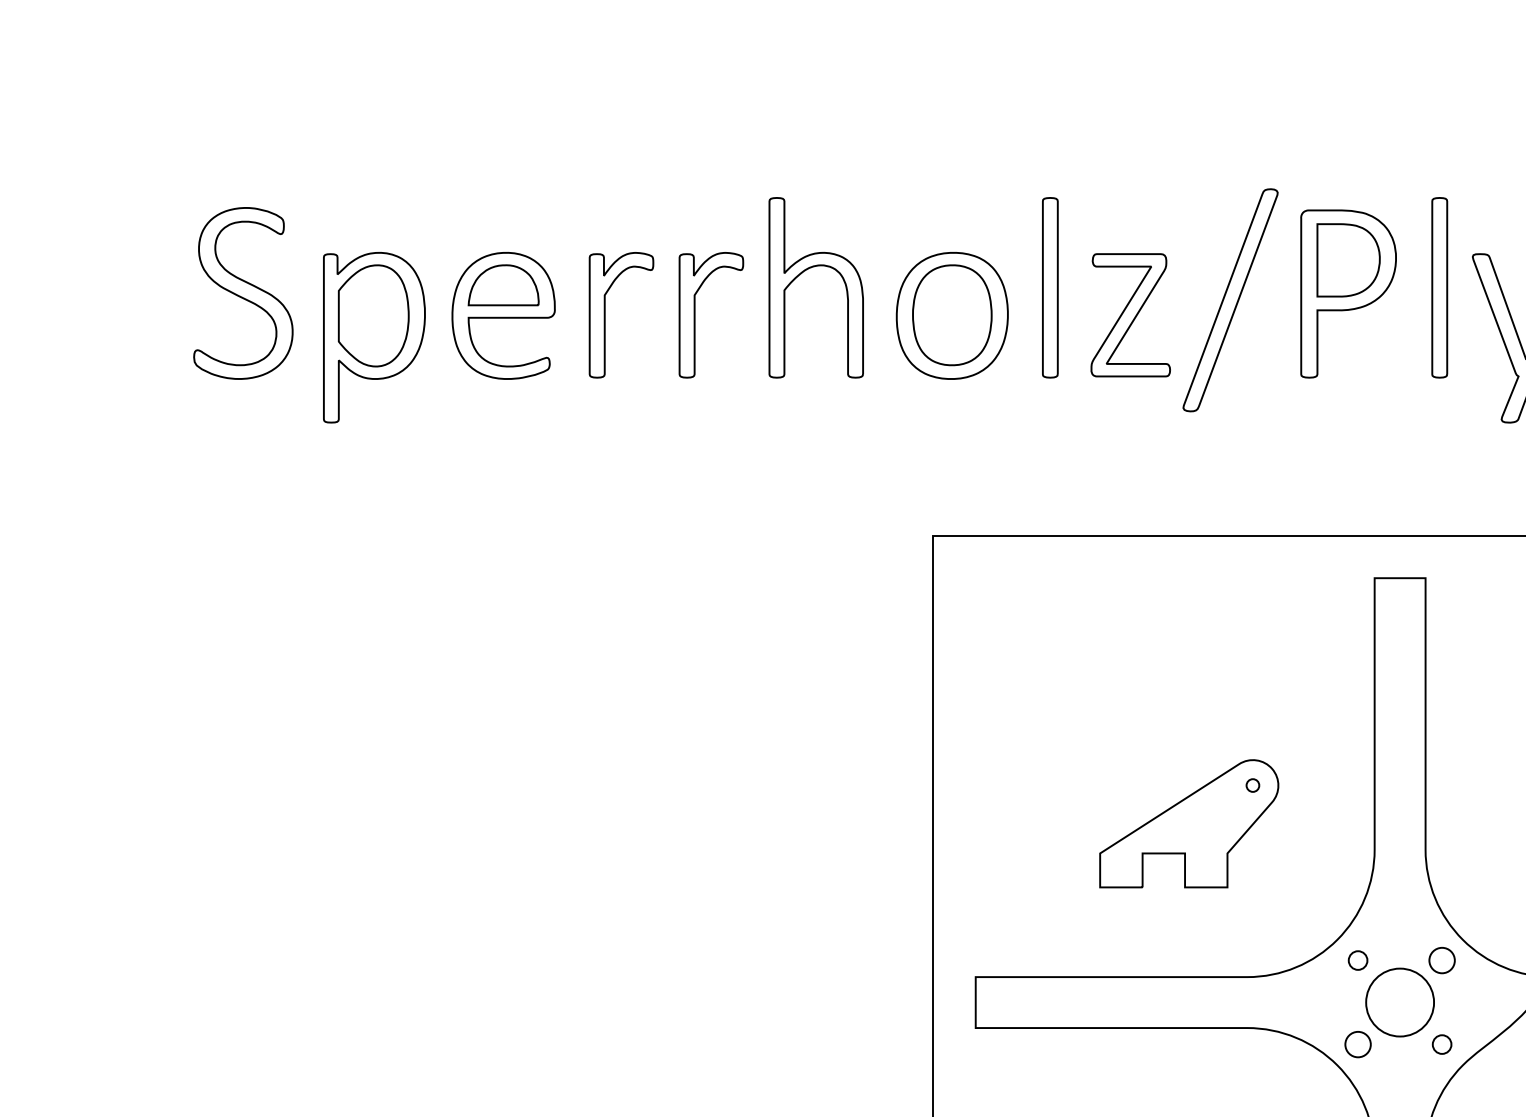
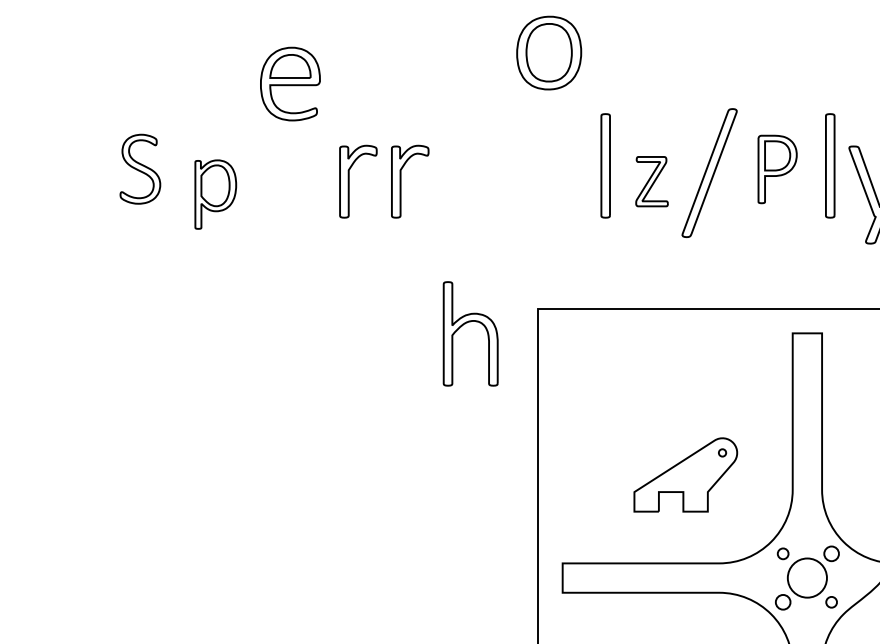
part: (807, 271) -> (465, 324), moved
part: (243, 294) -> (140, 169), size x0.7
part: (1348, 294) -> (777, 169), size x0.7
part: (503, 314) -> (290, 83), moved
part: (952, 314) -> (549, 52), moved
part: (1129, 314) -> (651, 181), size x0.7
part: (373, 337) -> (215, 194), size x0.7

